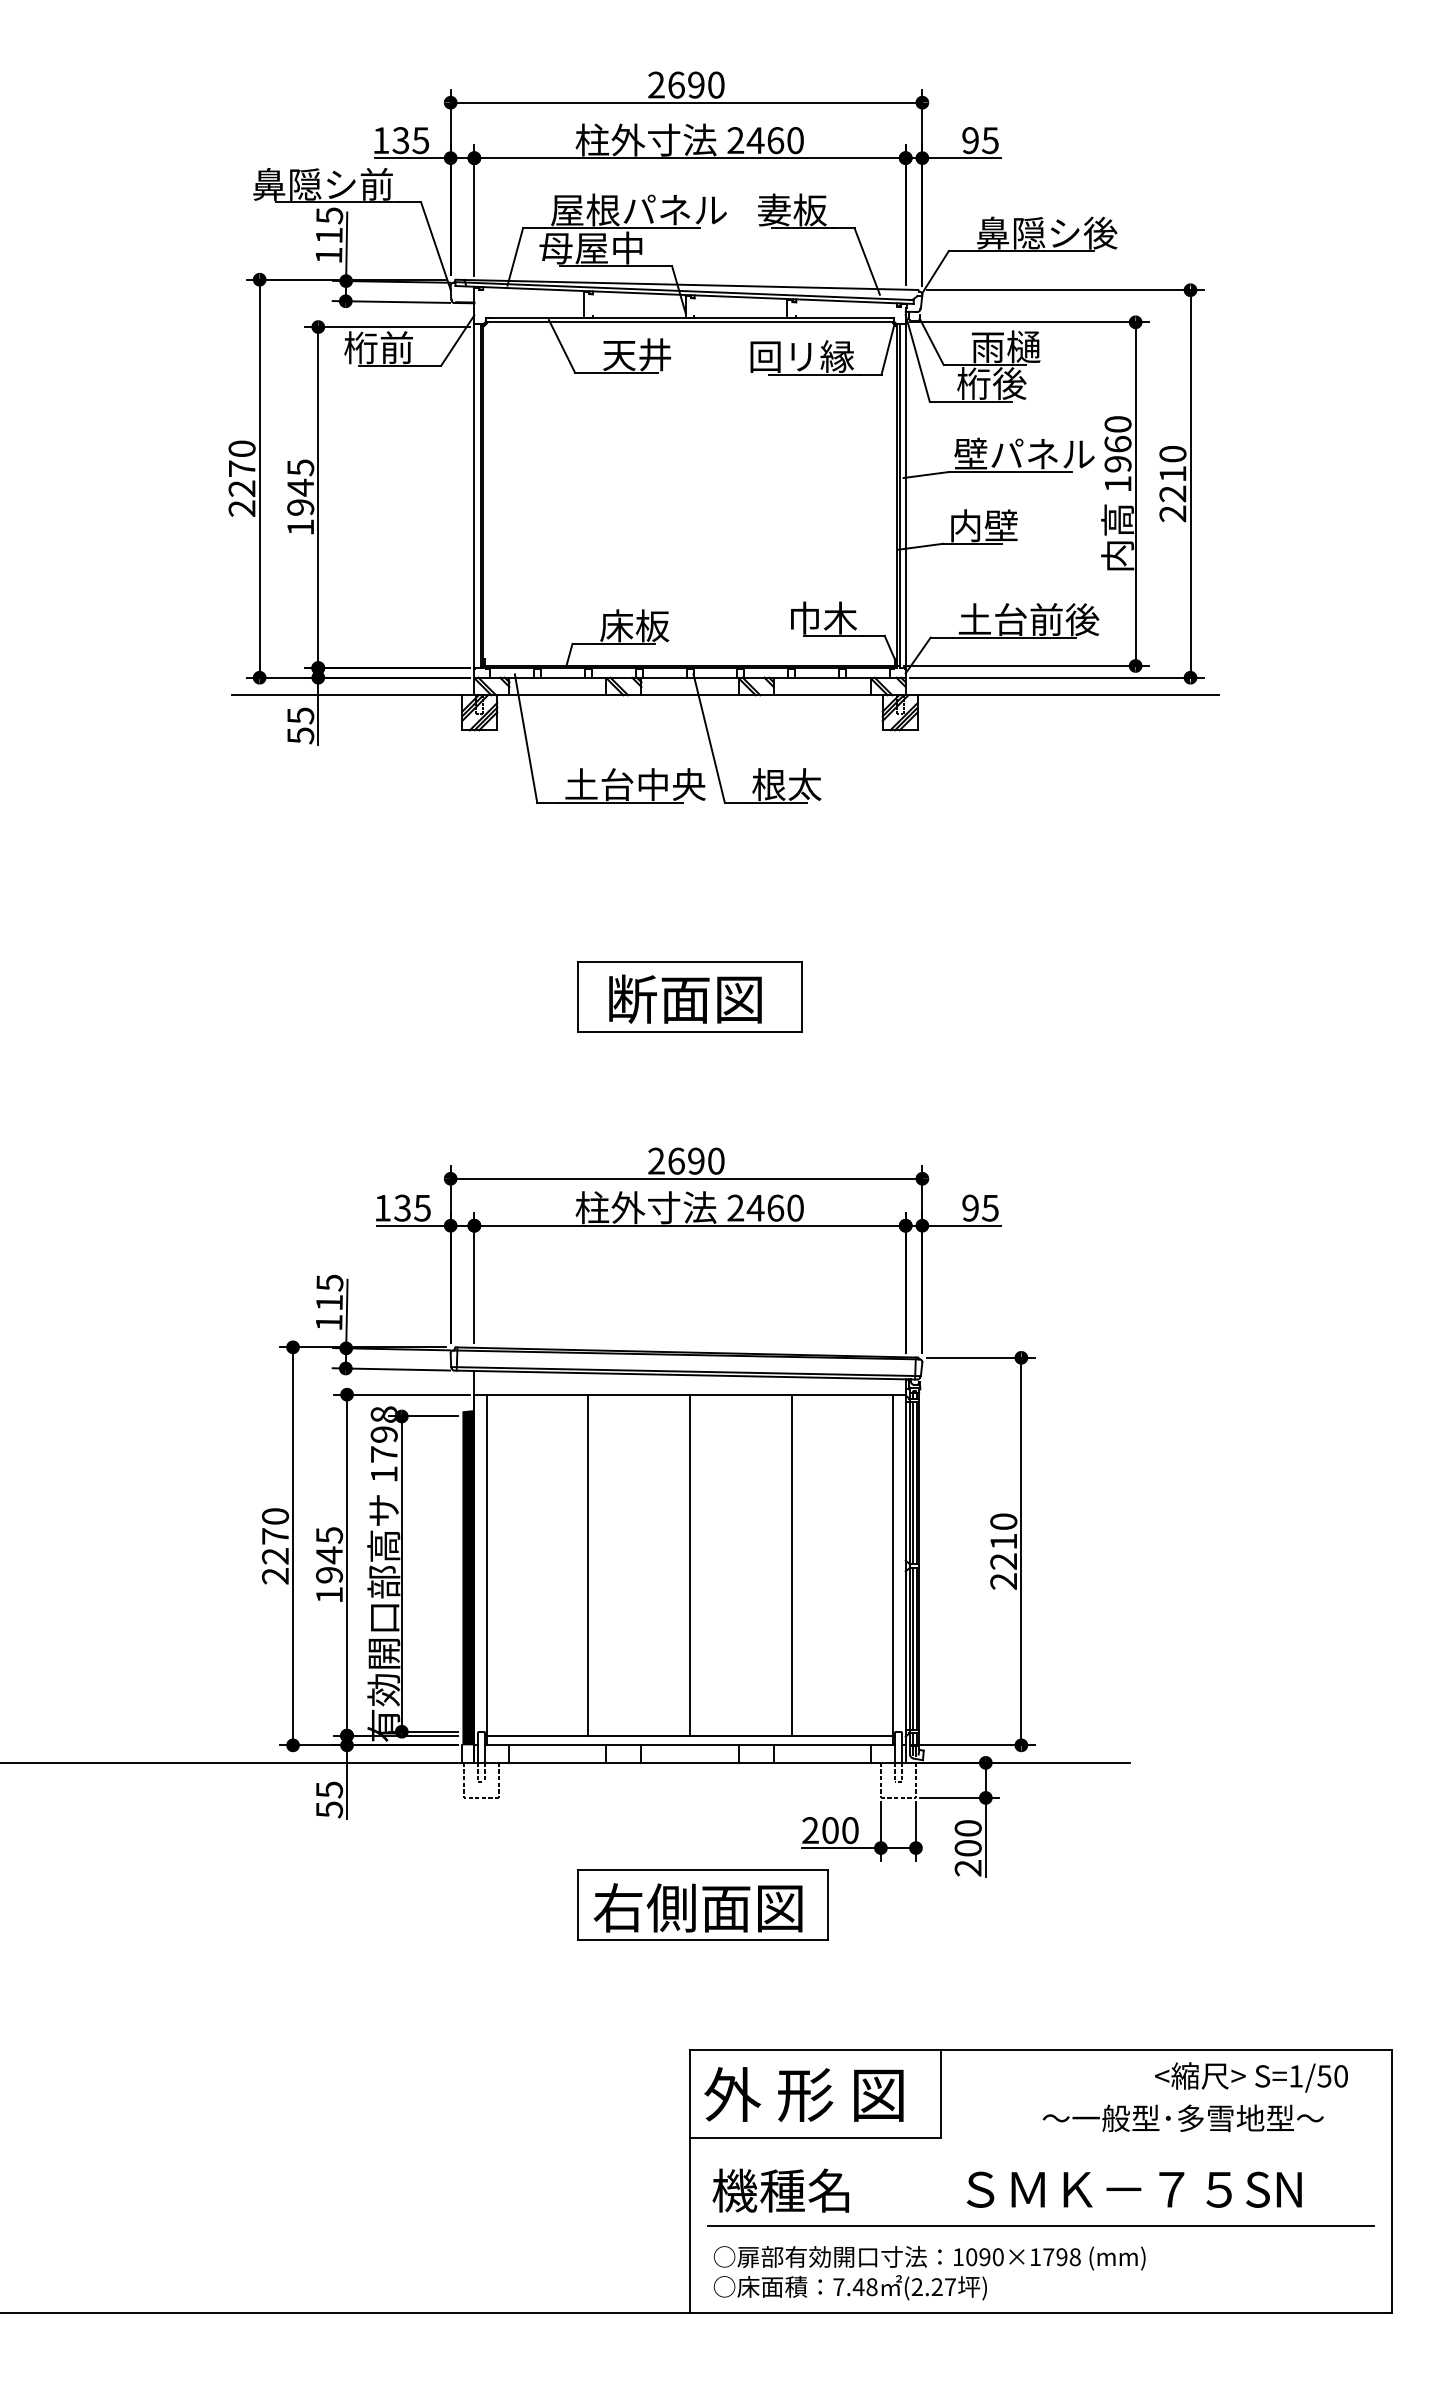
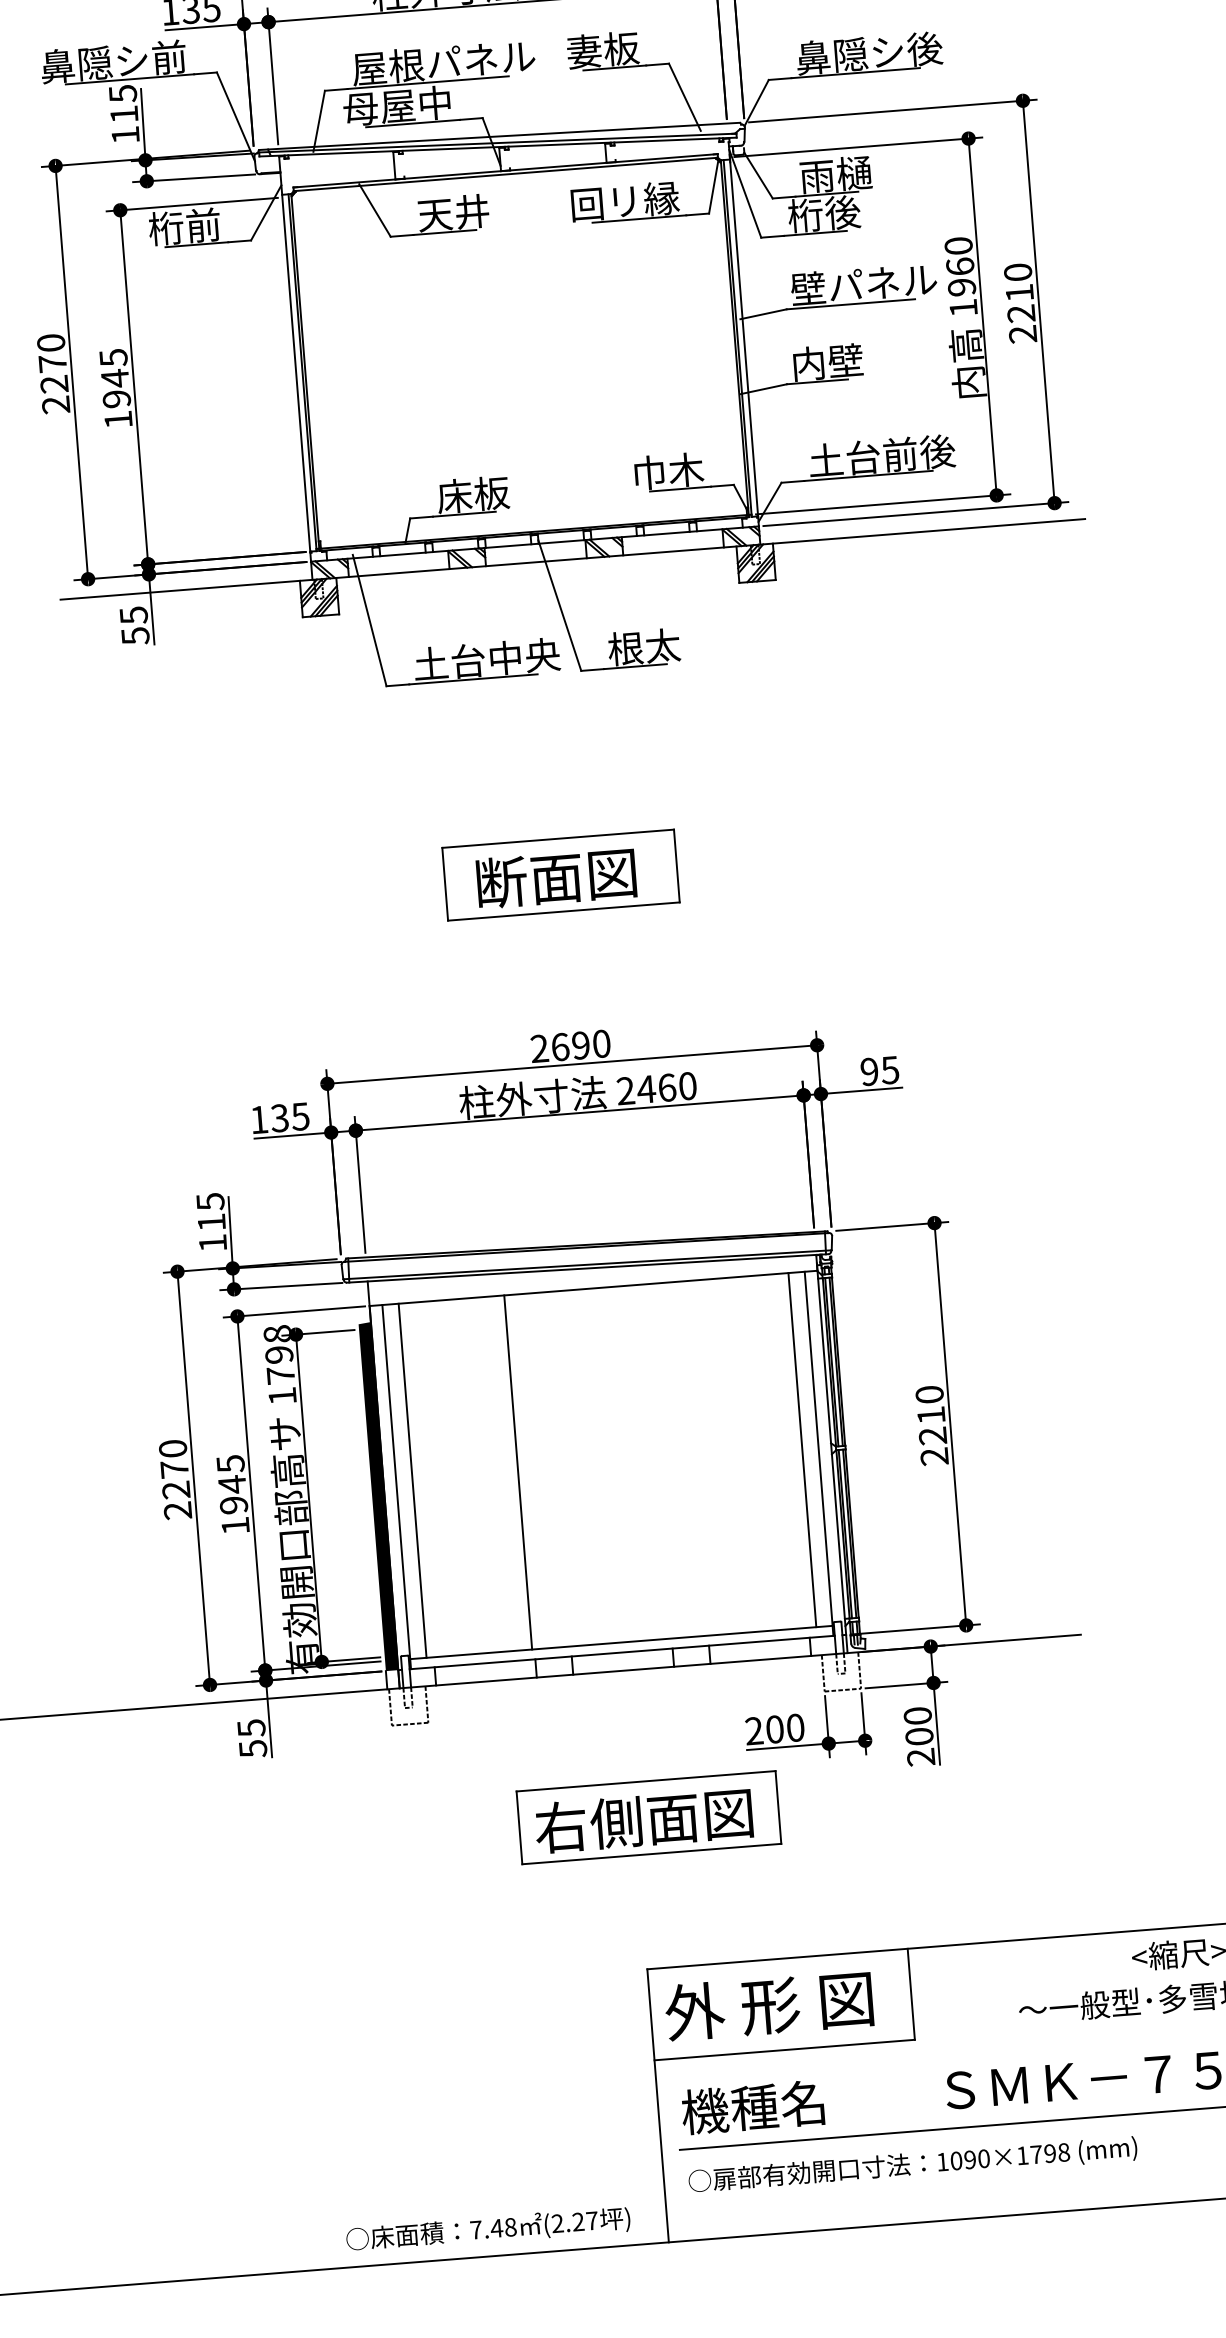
line: (588, 1564) -> (412, 1480), moved
line: (690, 1564) -> (518, 1471), moved
line: (791, 1564) -> (802, 1449), moved
text: (849, 2287) -> (487, 2229), moved

